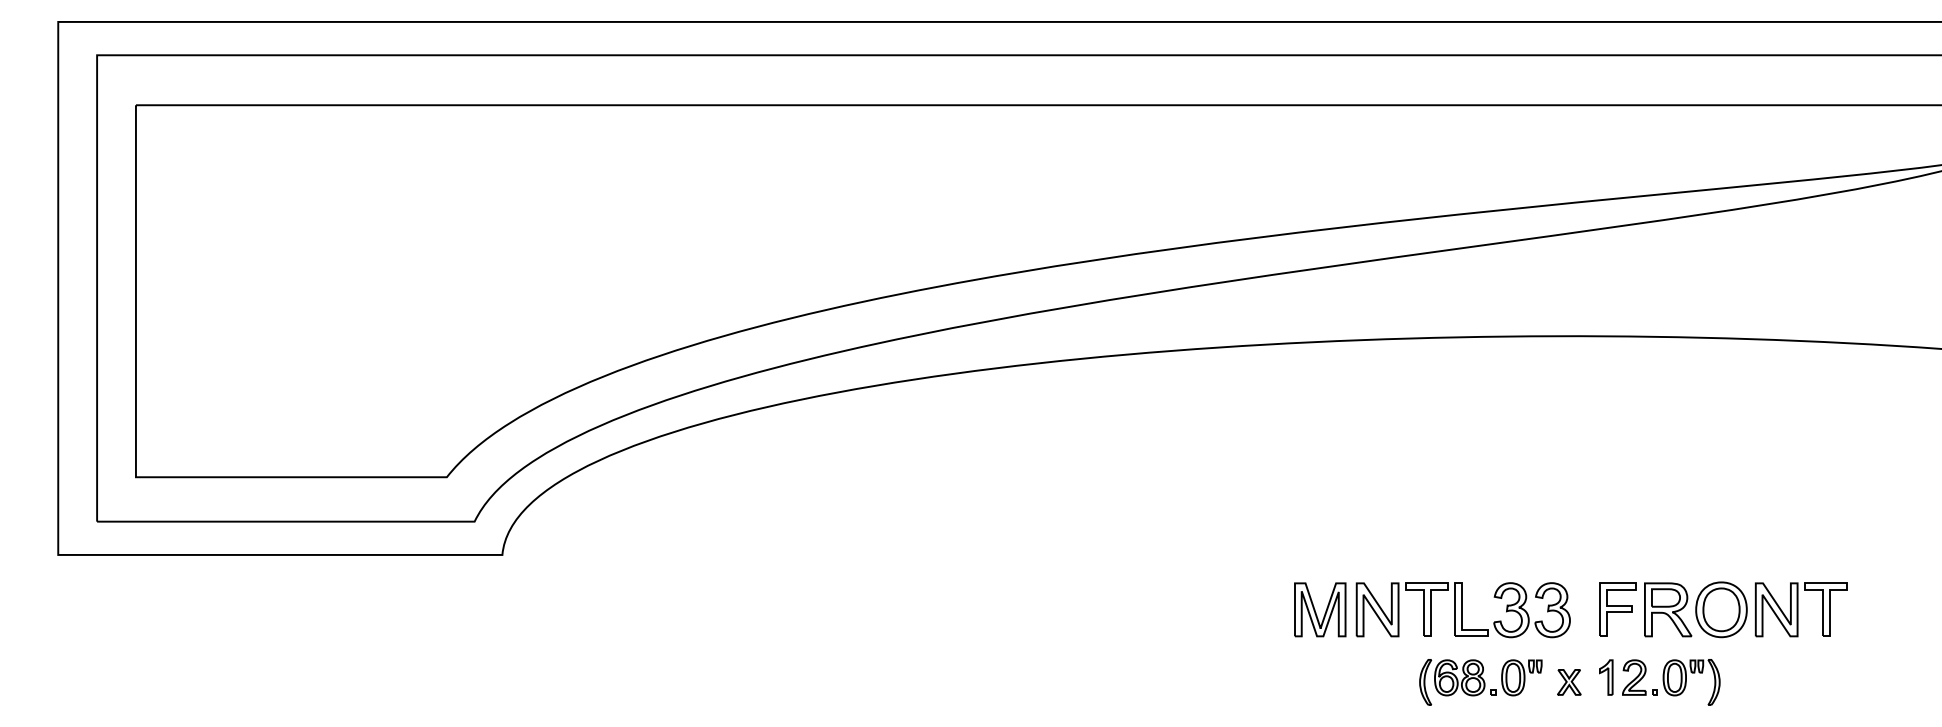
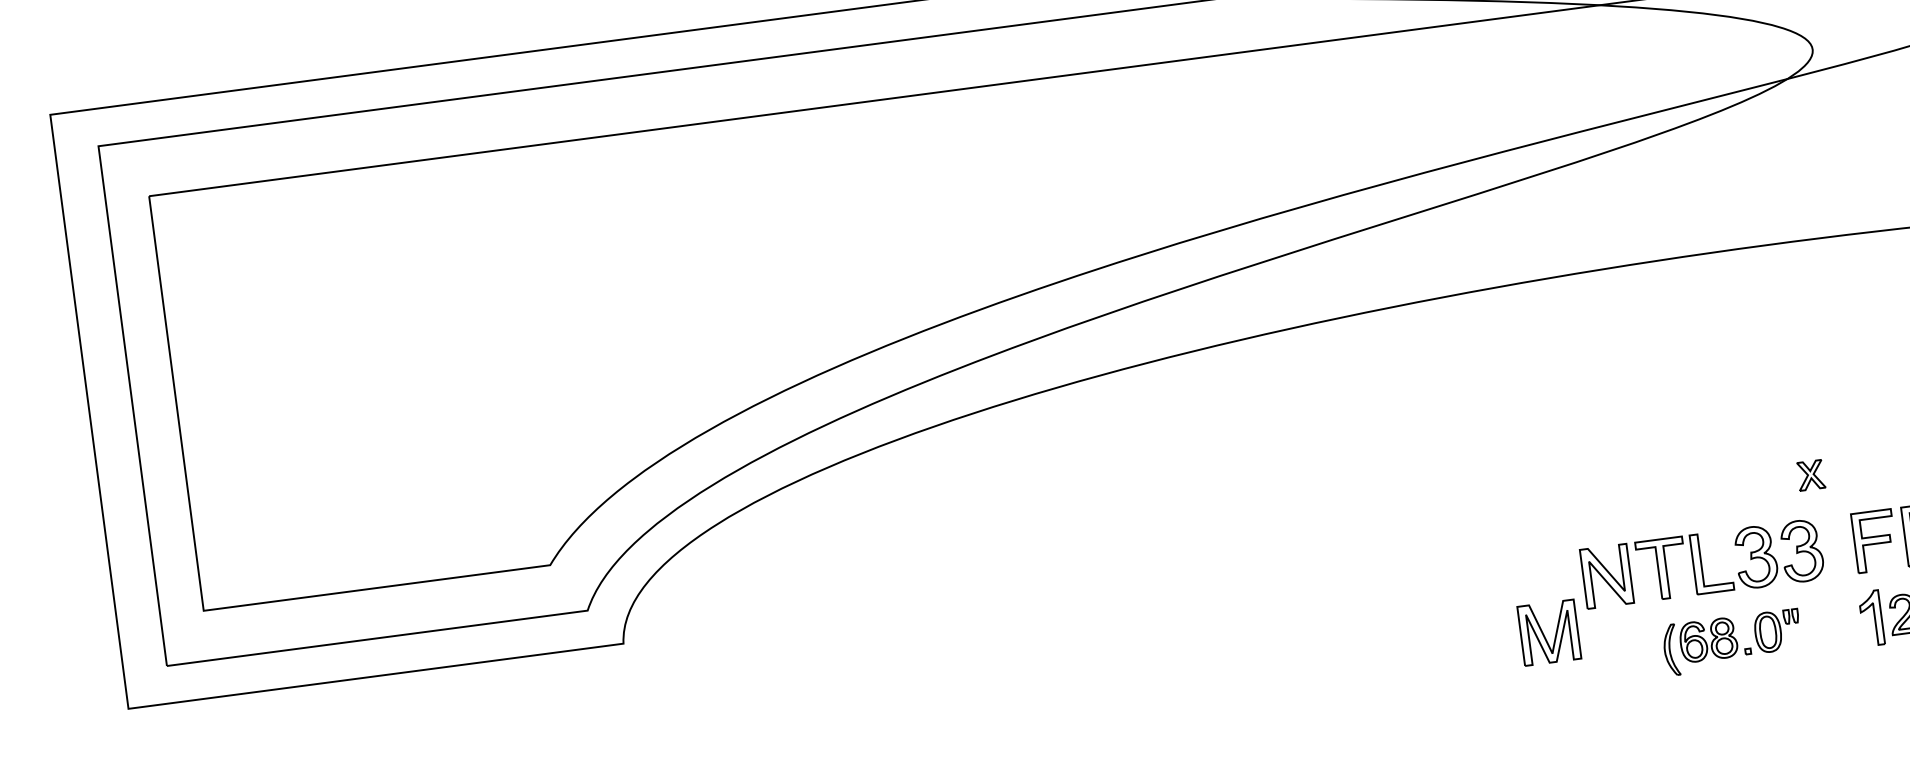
part: (1320, 609) -> (1549, 632), moved
part: (1606, 677) -> (1871, 618), size x1.4
part: (1569, 682) -> (1811, 475), moved

